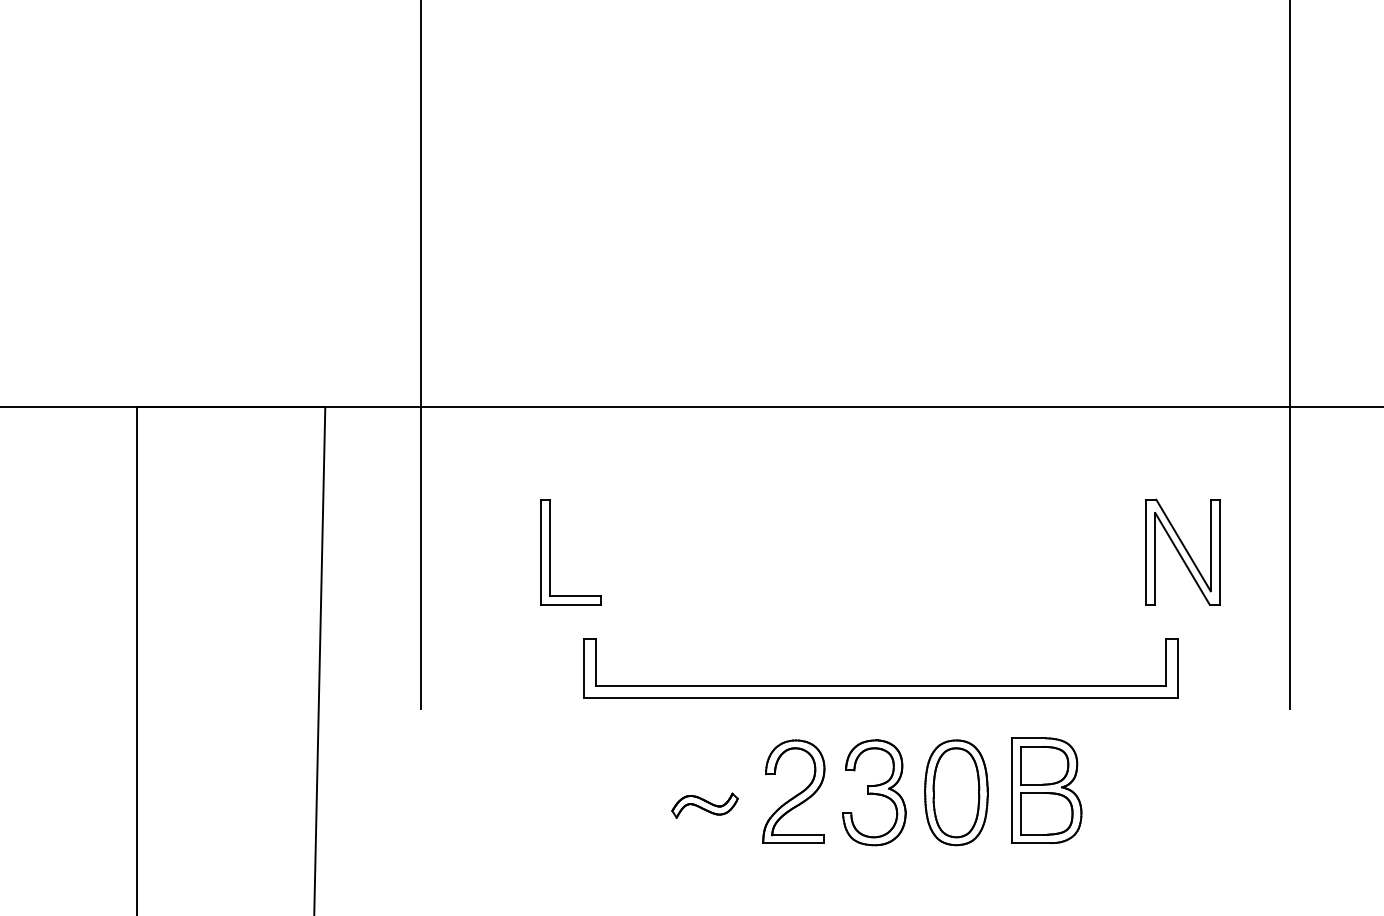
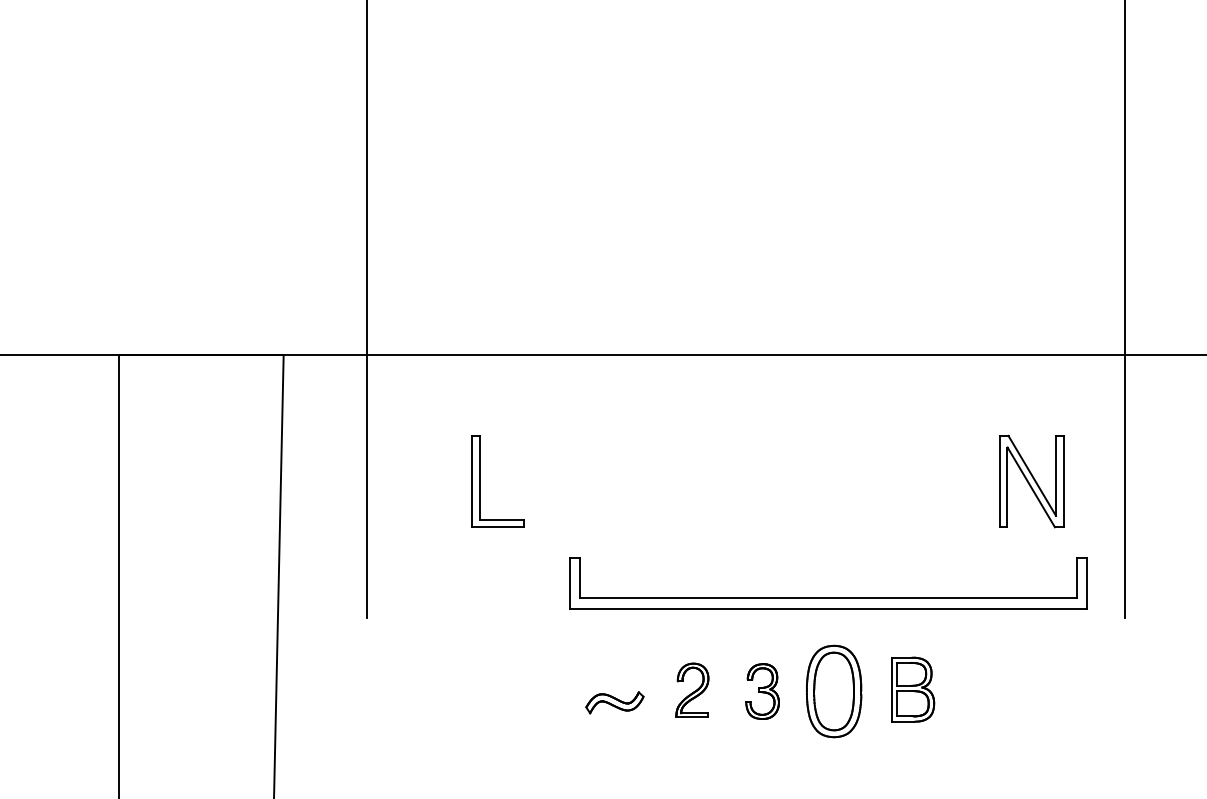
part: (880, 685) -> (828, 597), moved
part: (1046, 790) -> (912, 689), size x0.7
part: (793, 791) -> (692, 690), size x0.6
part: (874, 792) -> (762, 691), size x0.6

